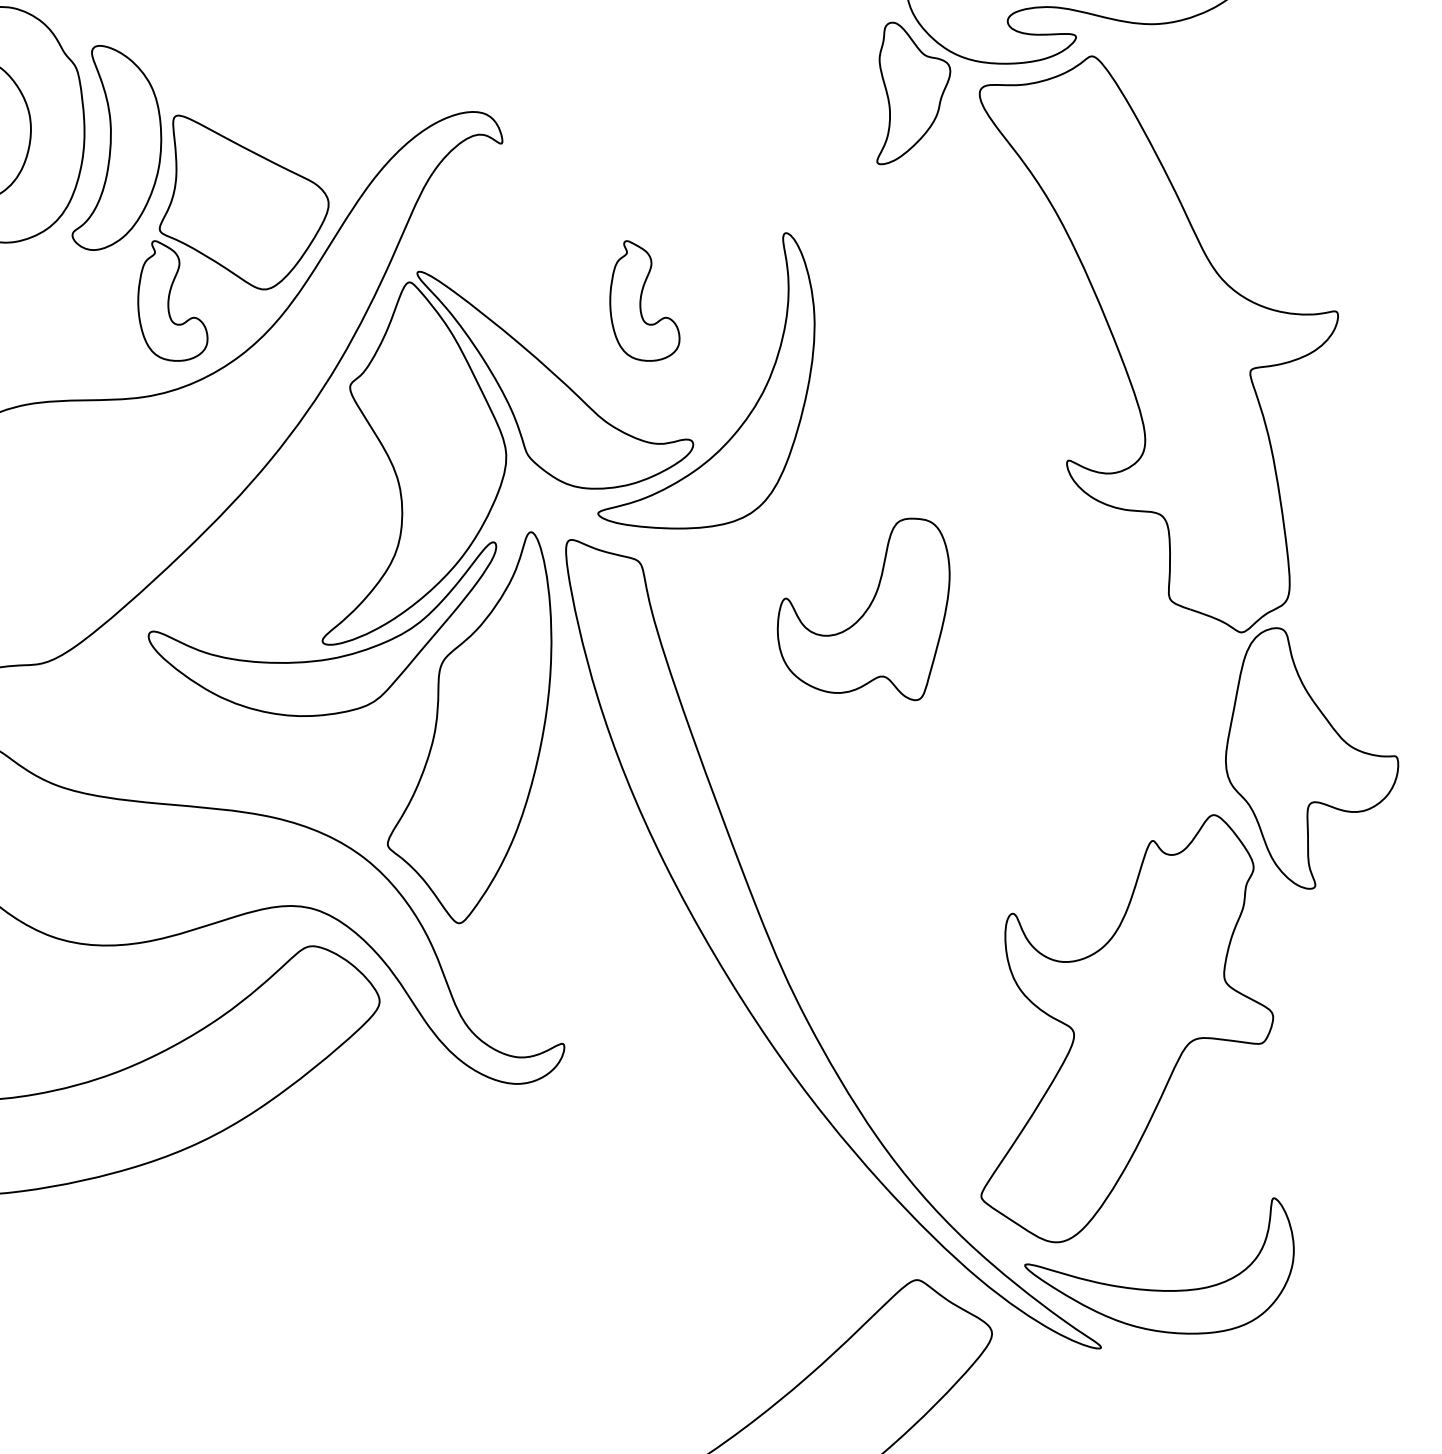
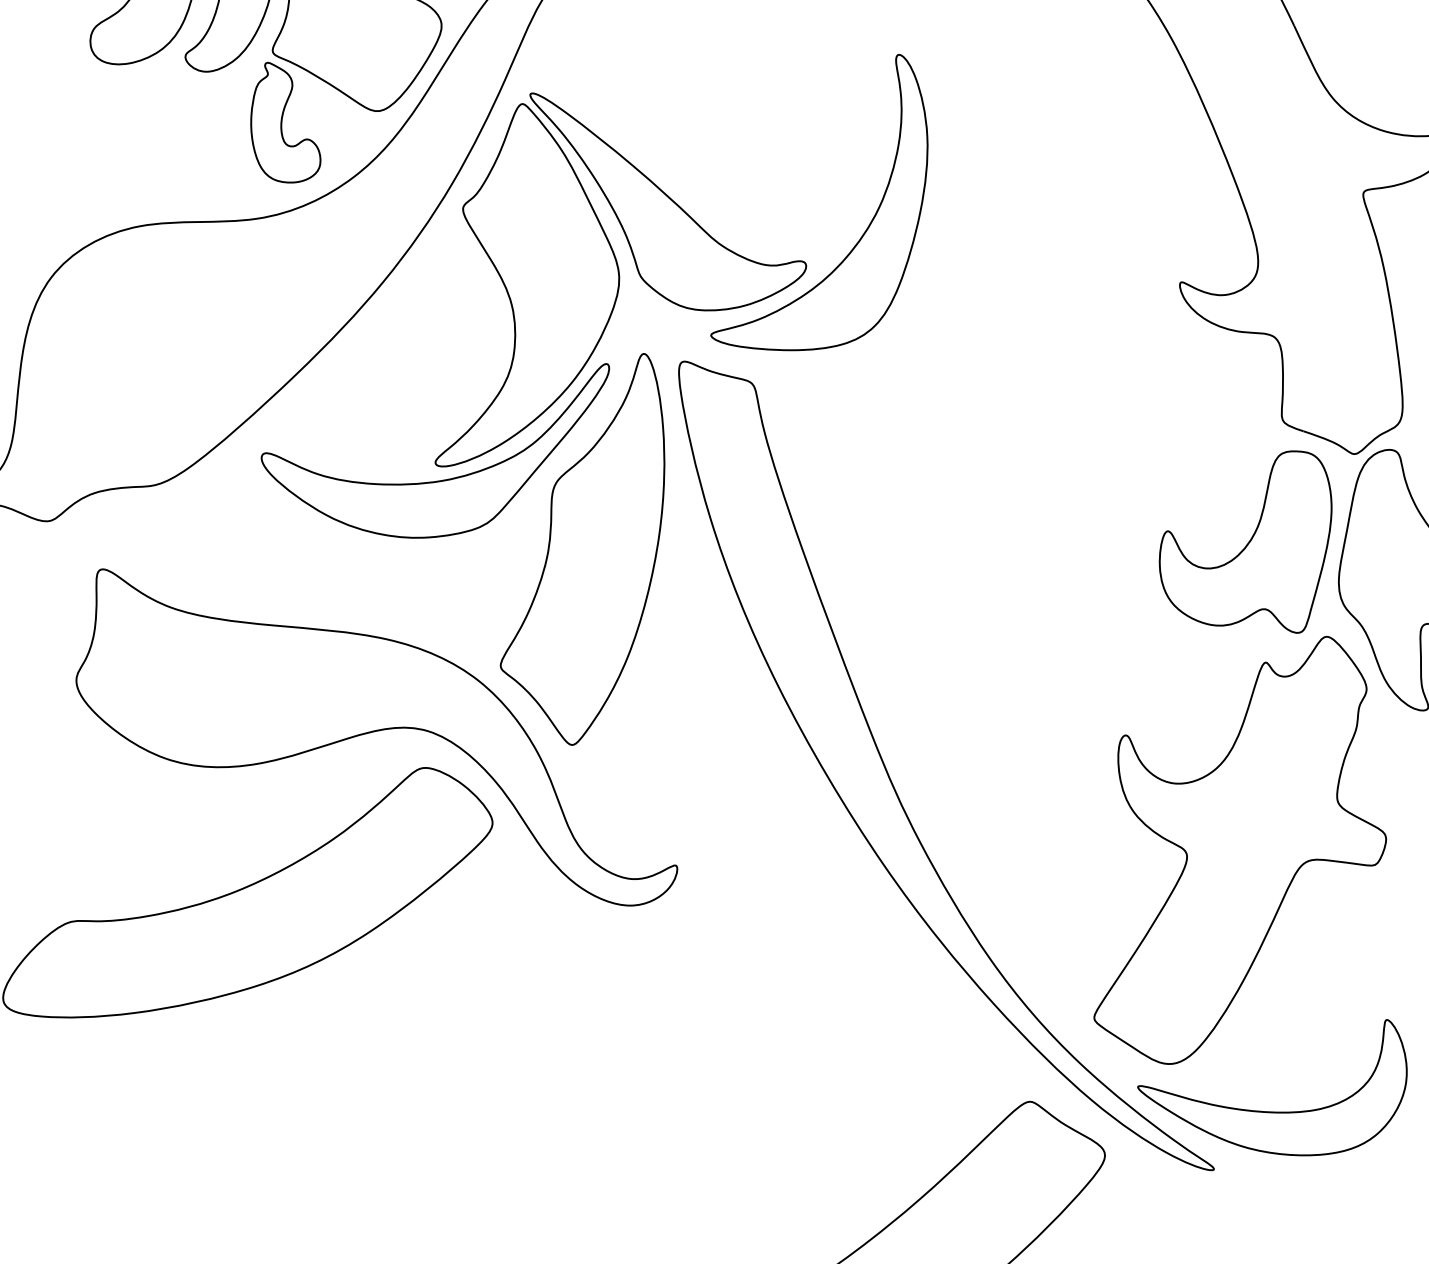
part: (644, 300) -> (757, 122), removed
part: (863, 609) -> (1245, 542), moved

